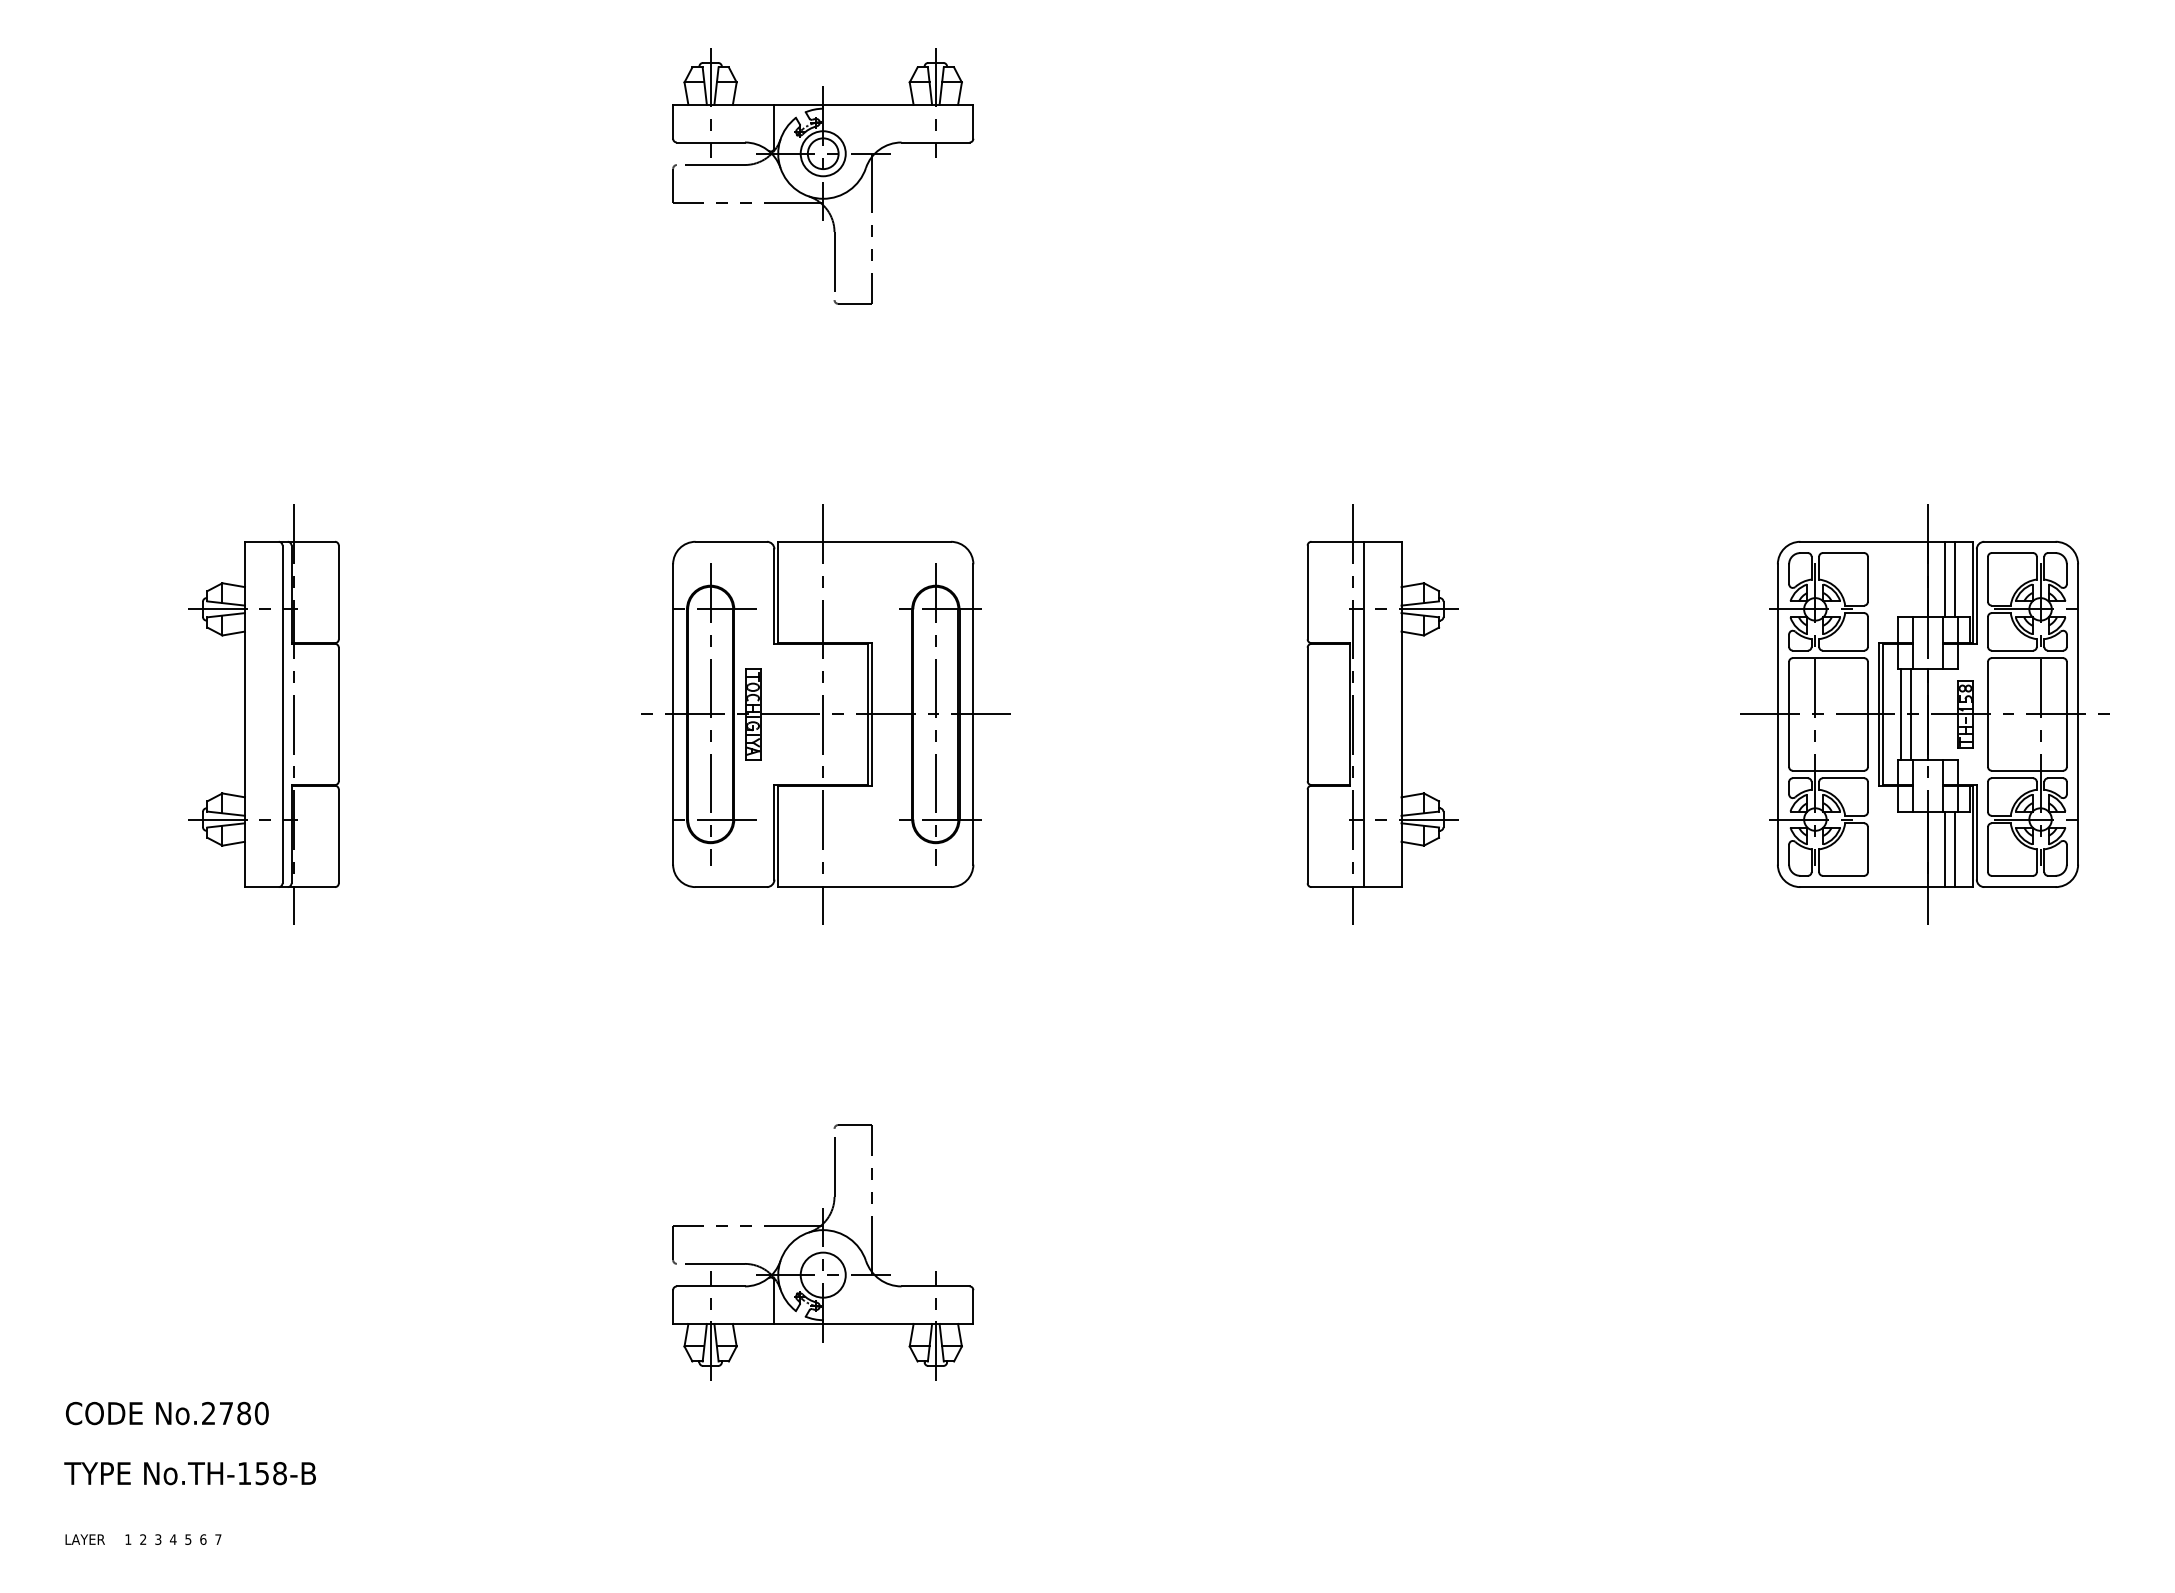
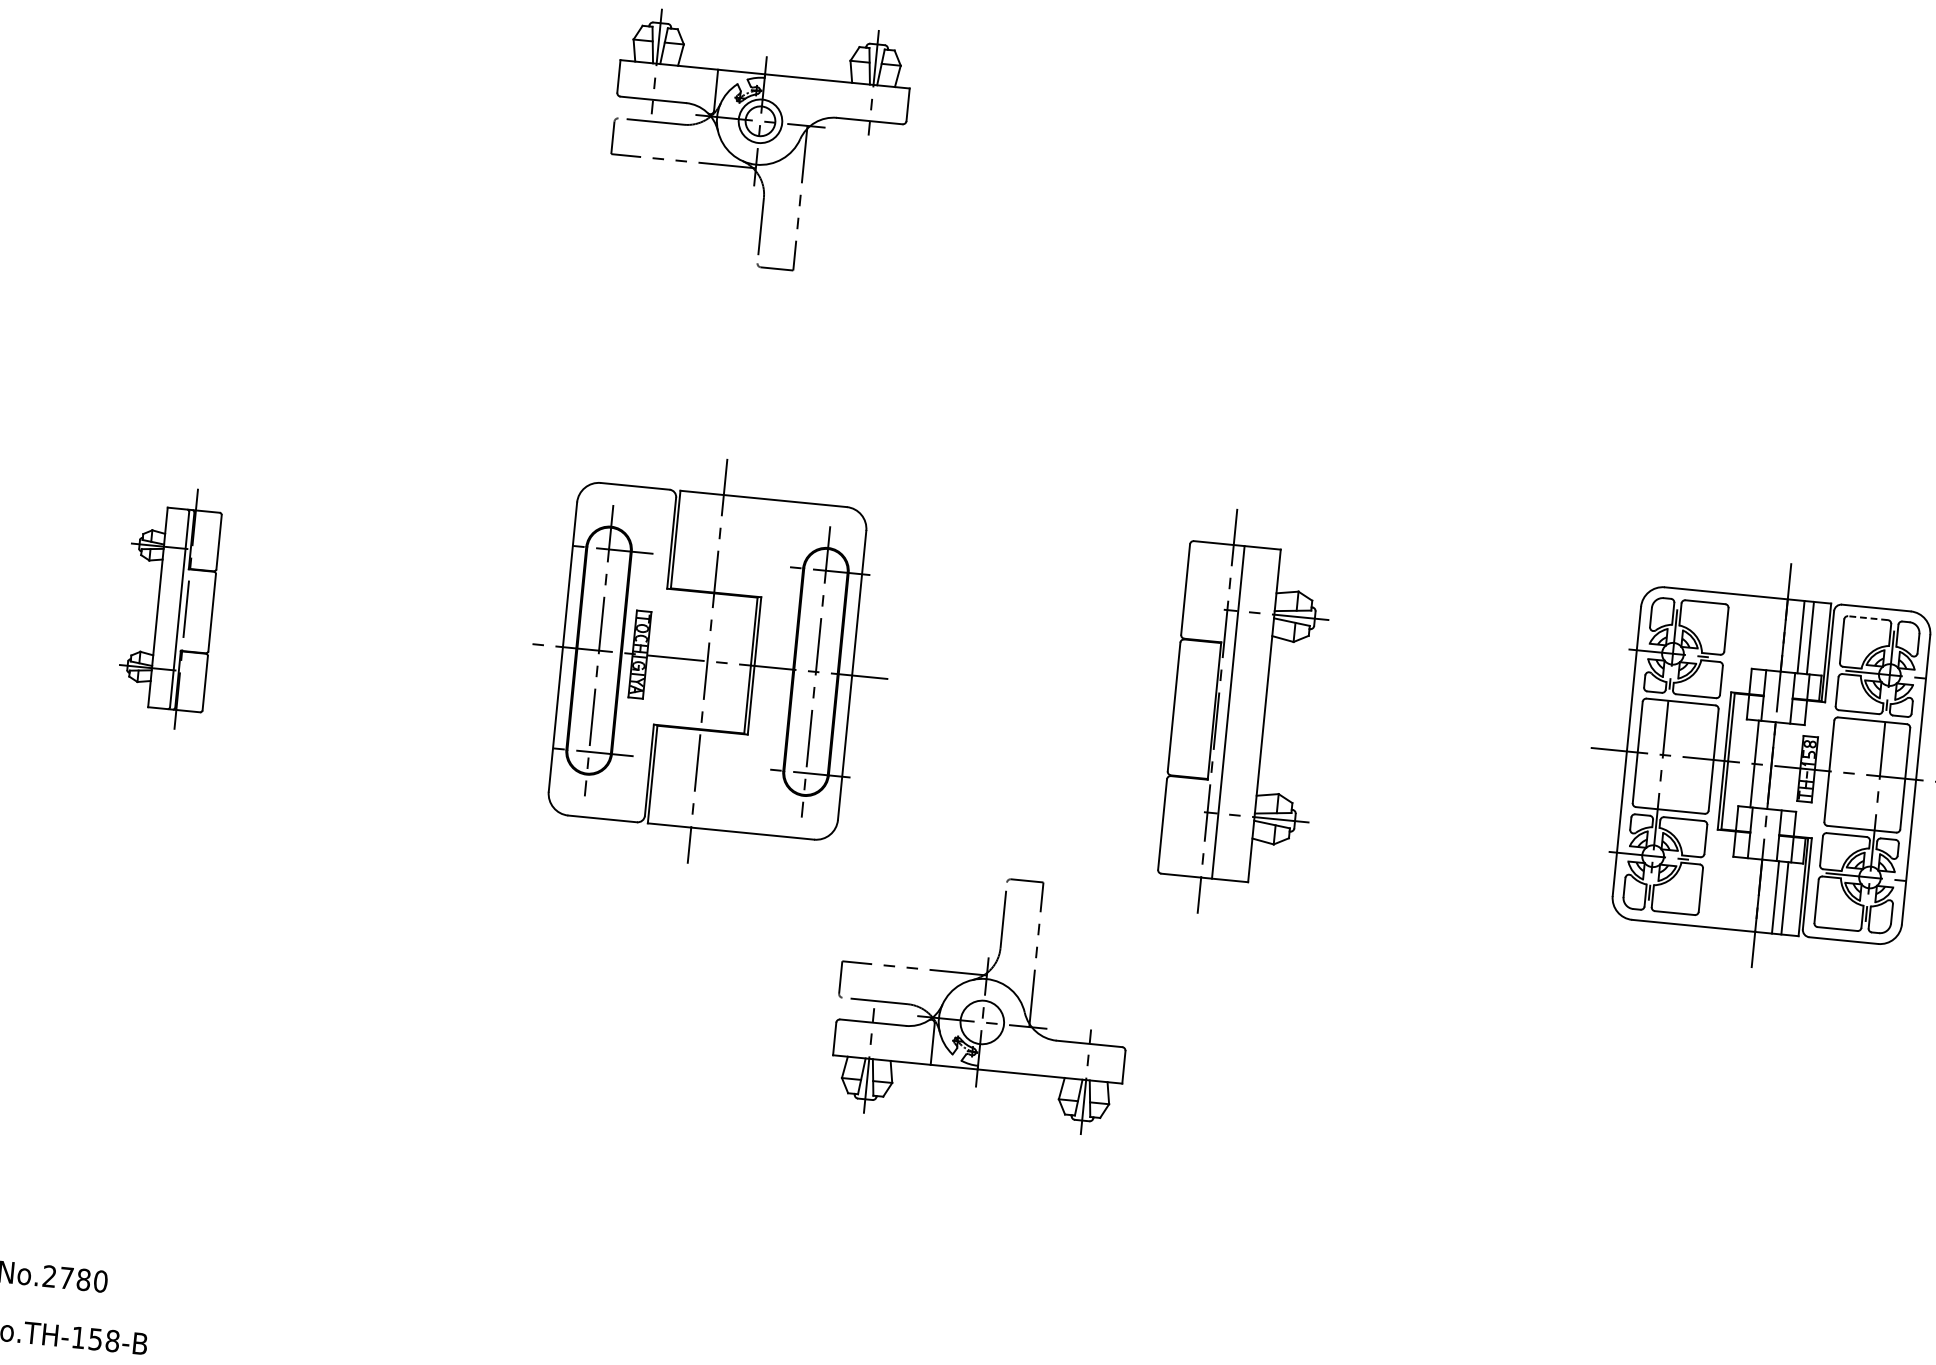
line: (2012, 553) -> (1868, 618), solid -> dashed
part: (263, 714) -> (168, 608), size x0.6
line: (1900, 714) -> (1745, 763), removed
part: (823, 1252) -> (984, 1000), moved

